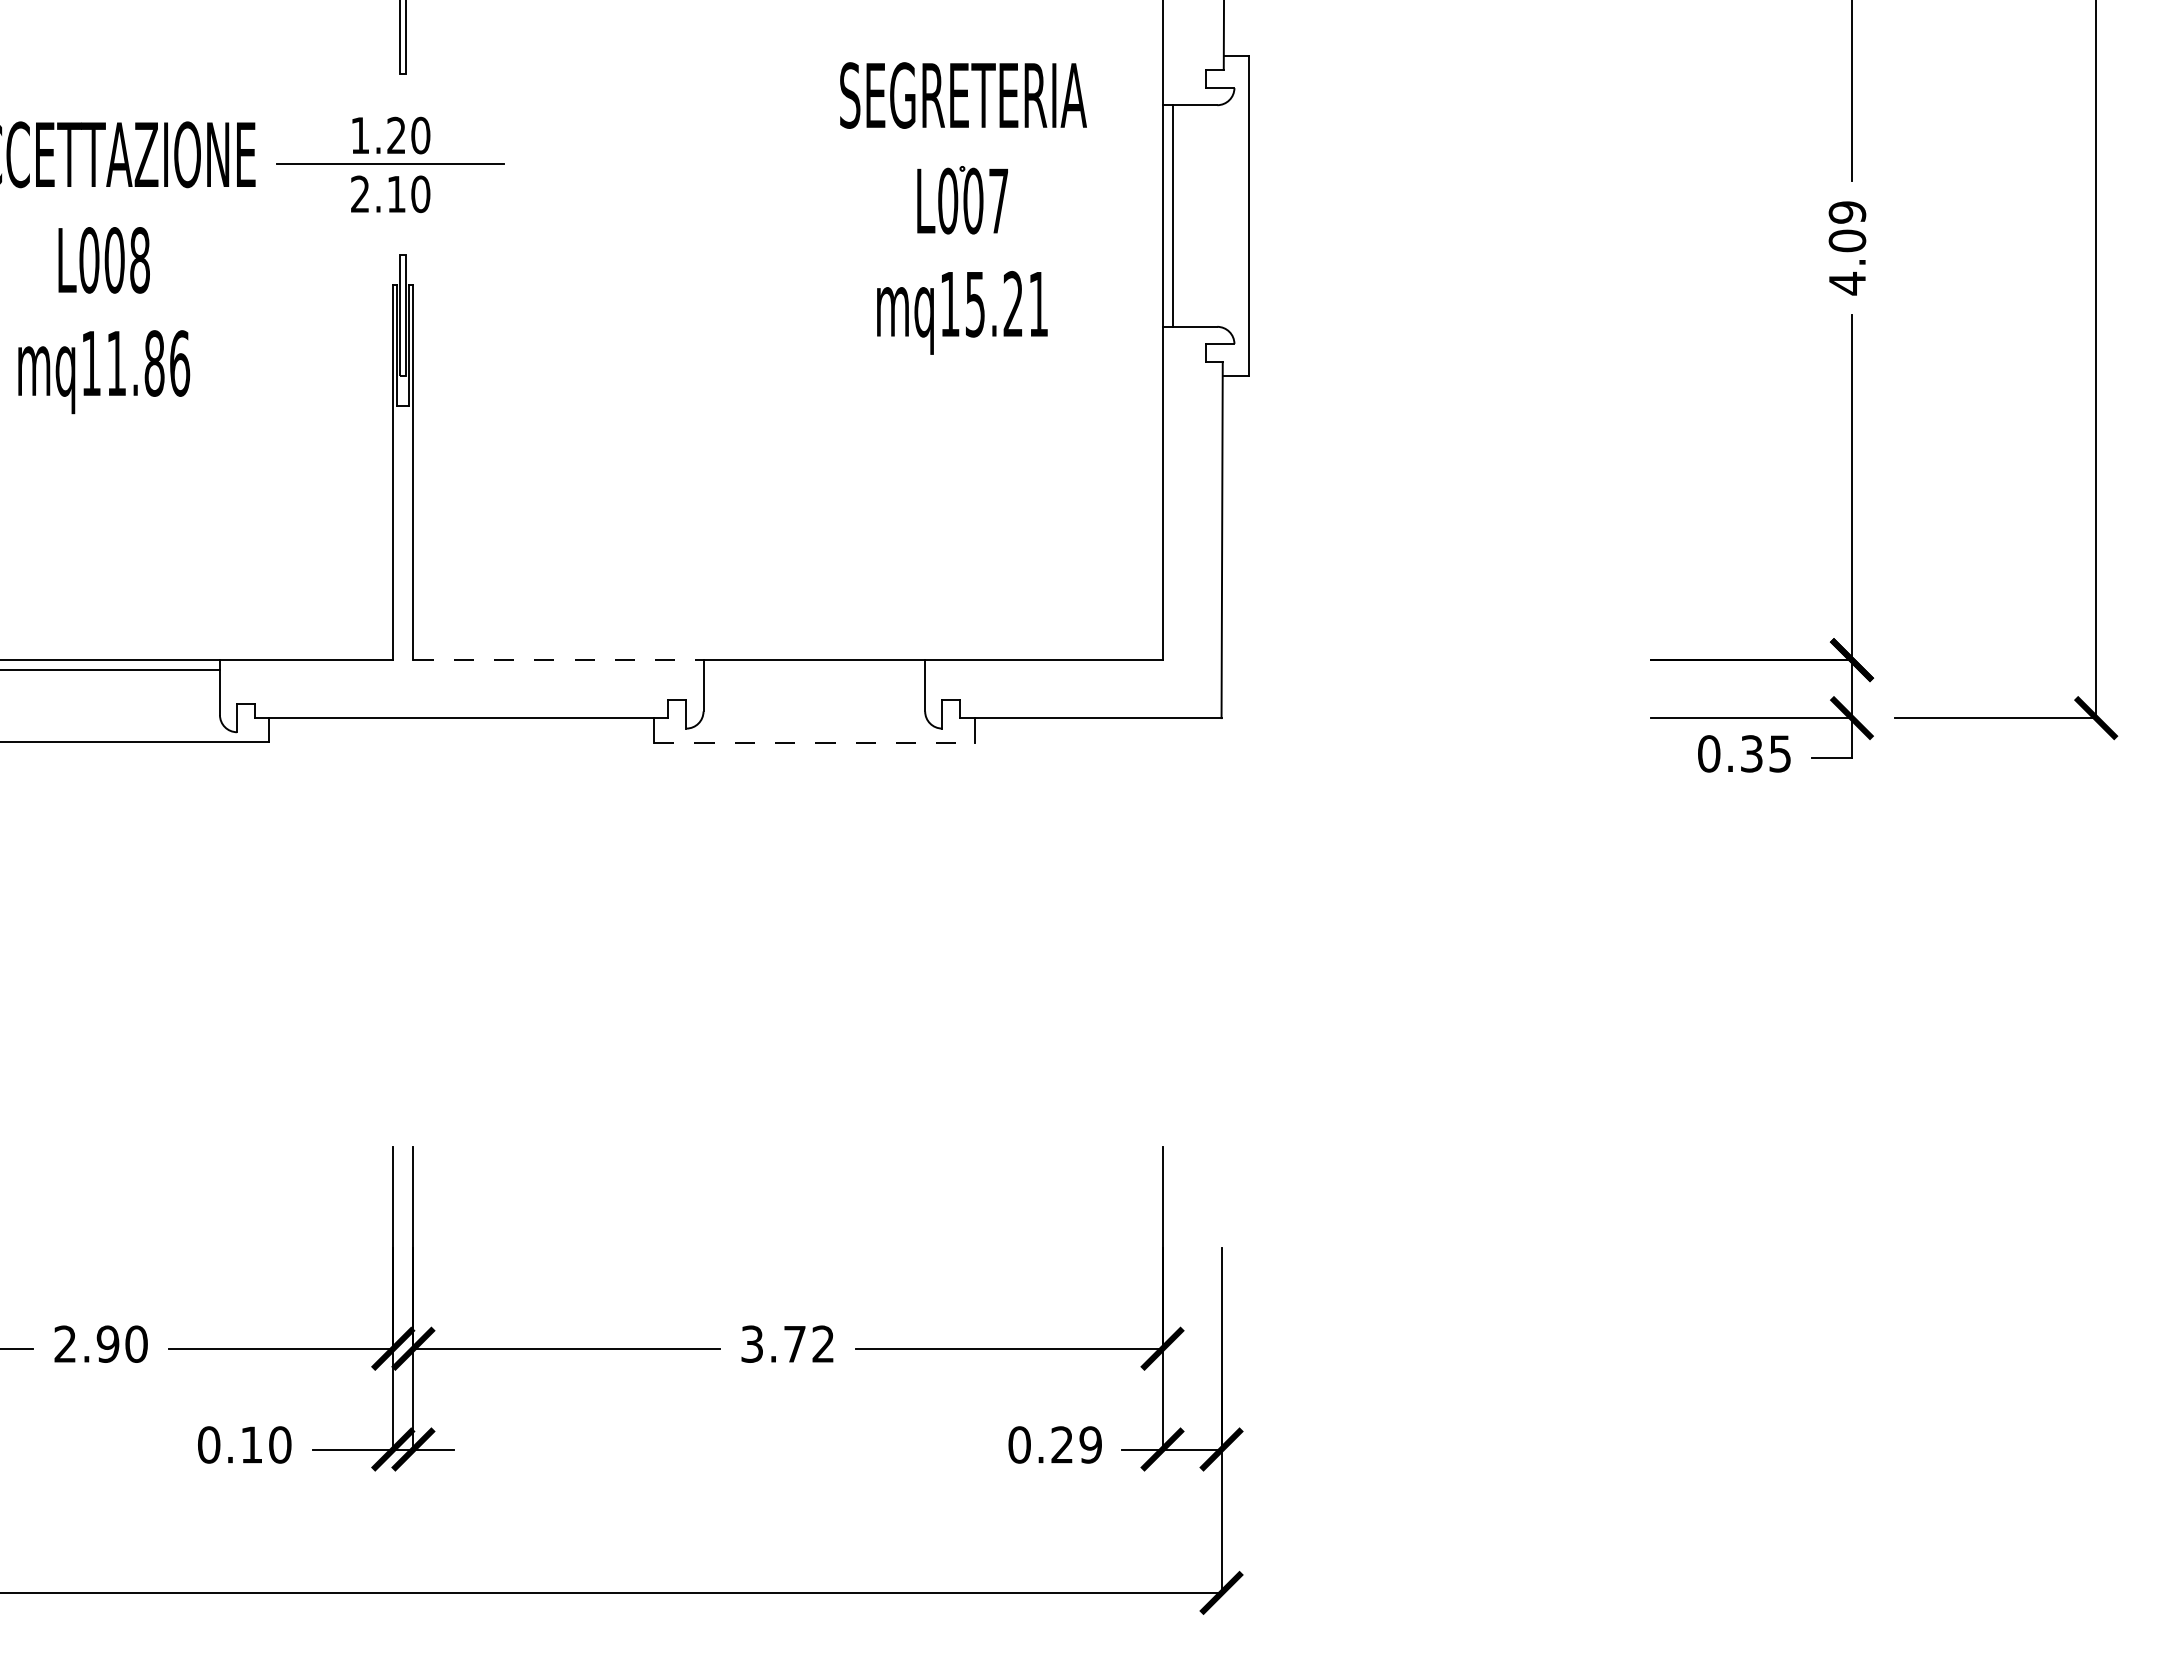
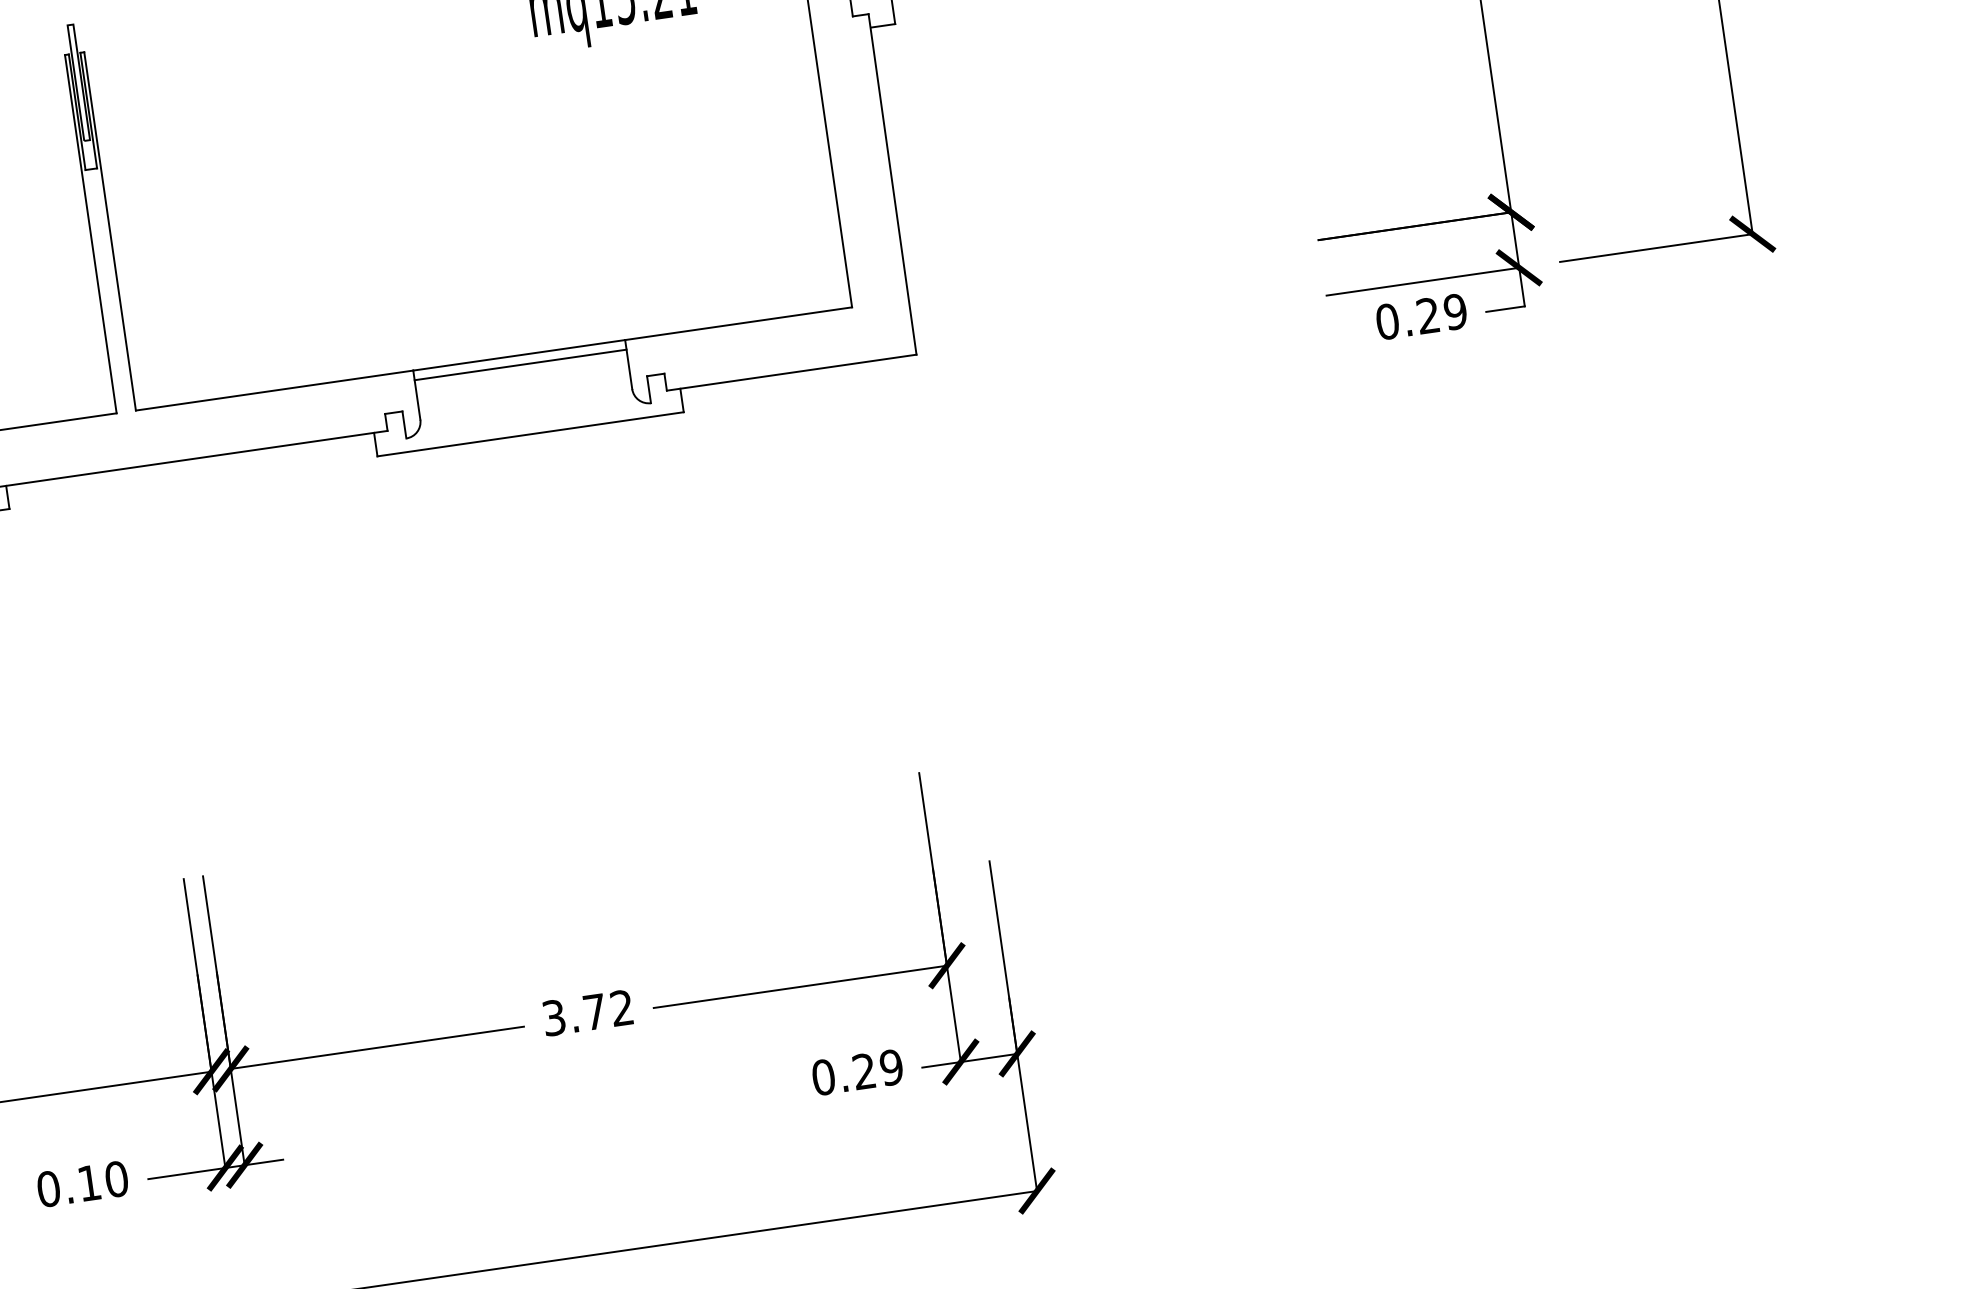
line: (558, 660) -> (274, 390), dashed -> solid
line: (814, 670) -> (520, 365), added
line: (814, 742) -> (530, 434), dashed -> solid
text: (1766, 753) -> (1442, 313), 0.35 -> 0.29

